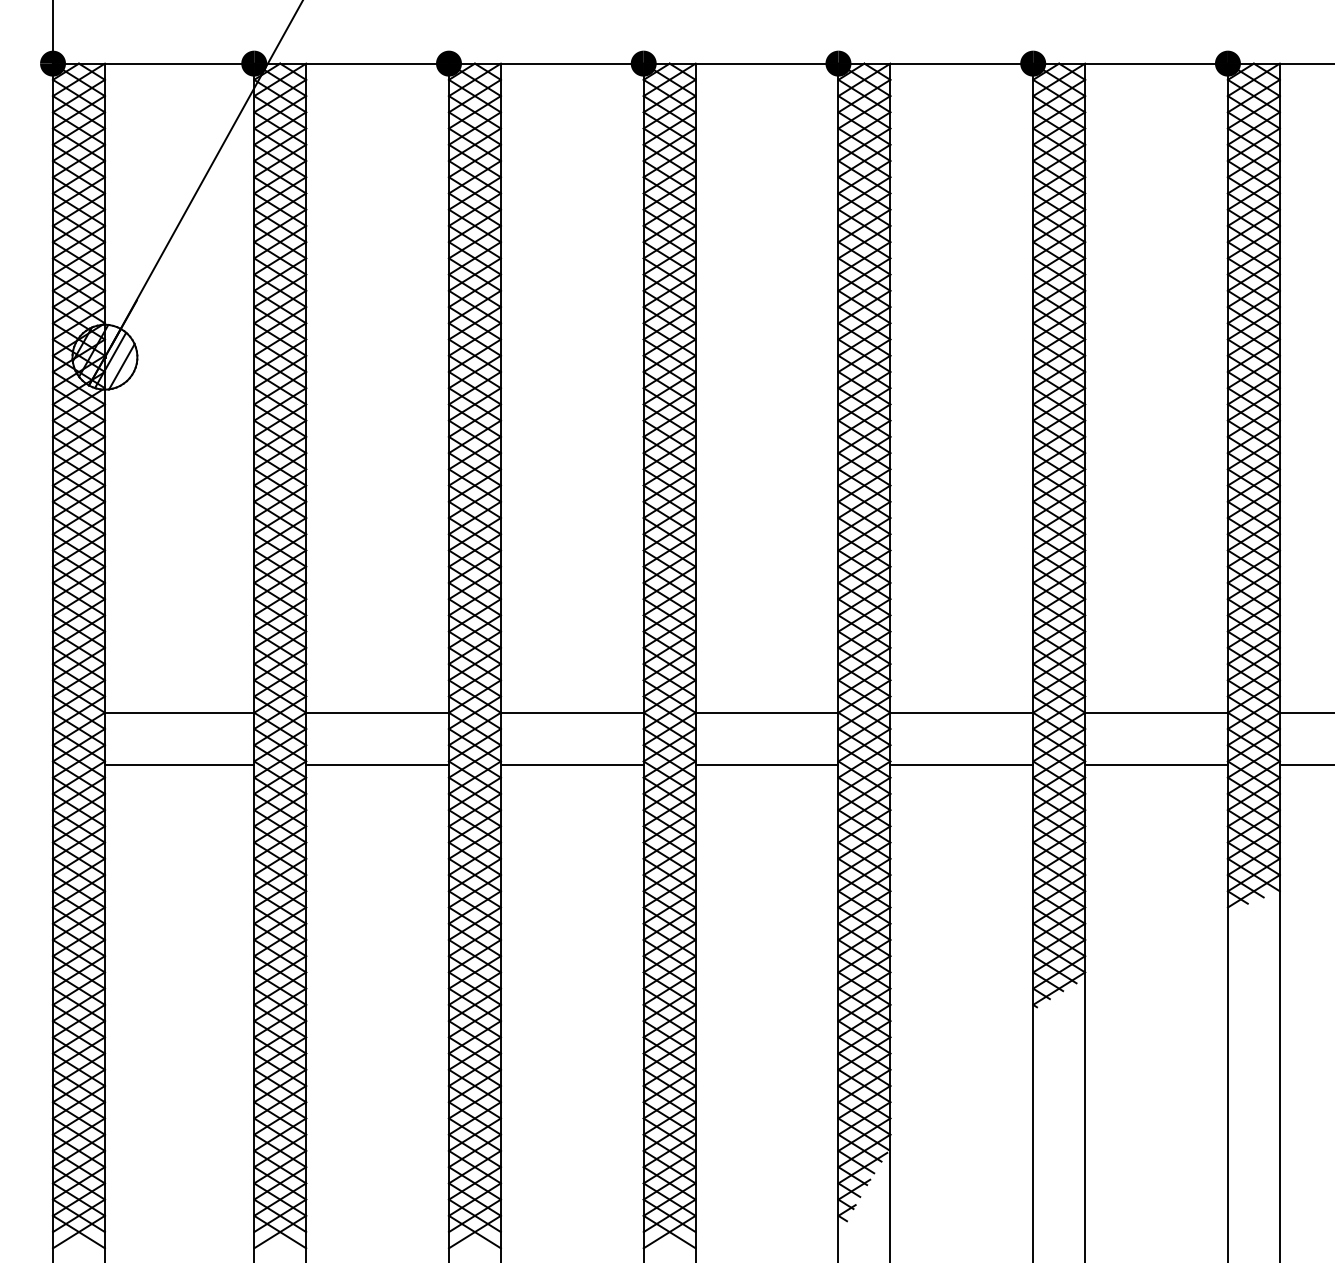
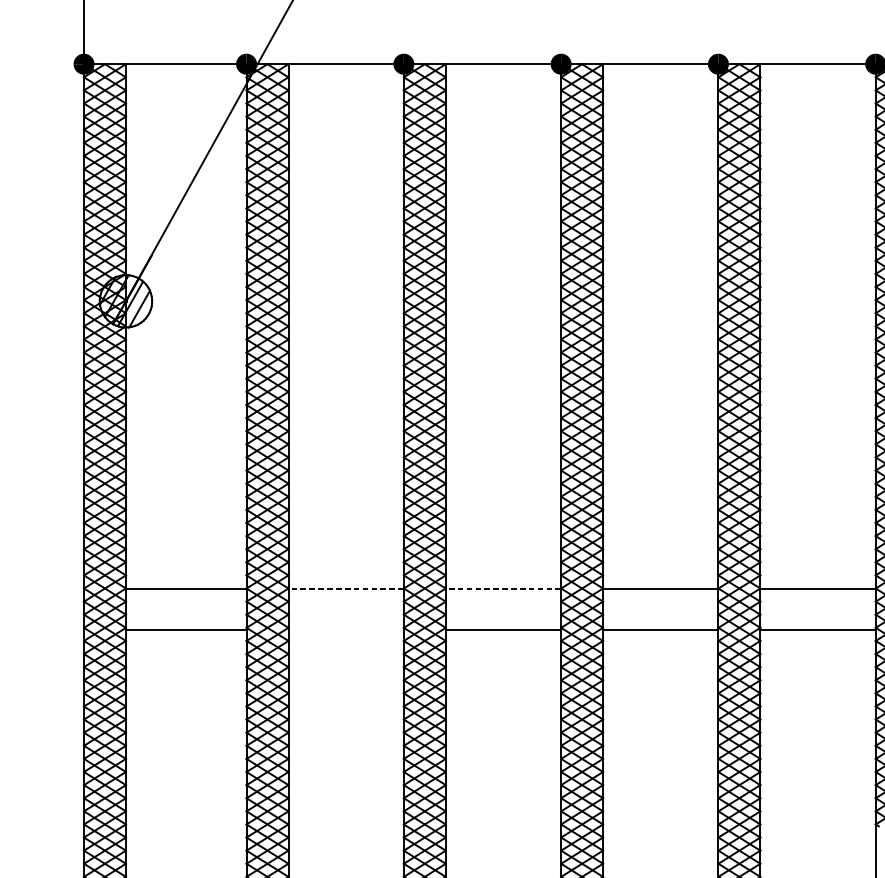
line: (377, 712) -> (346, 588), solid -> dashed
line: (571, 712) -> (502, 588), solid -> dashed
line: (377, 764) -> (346, 630), removed

